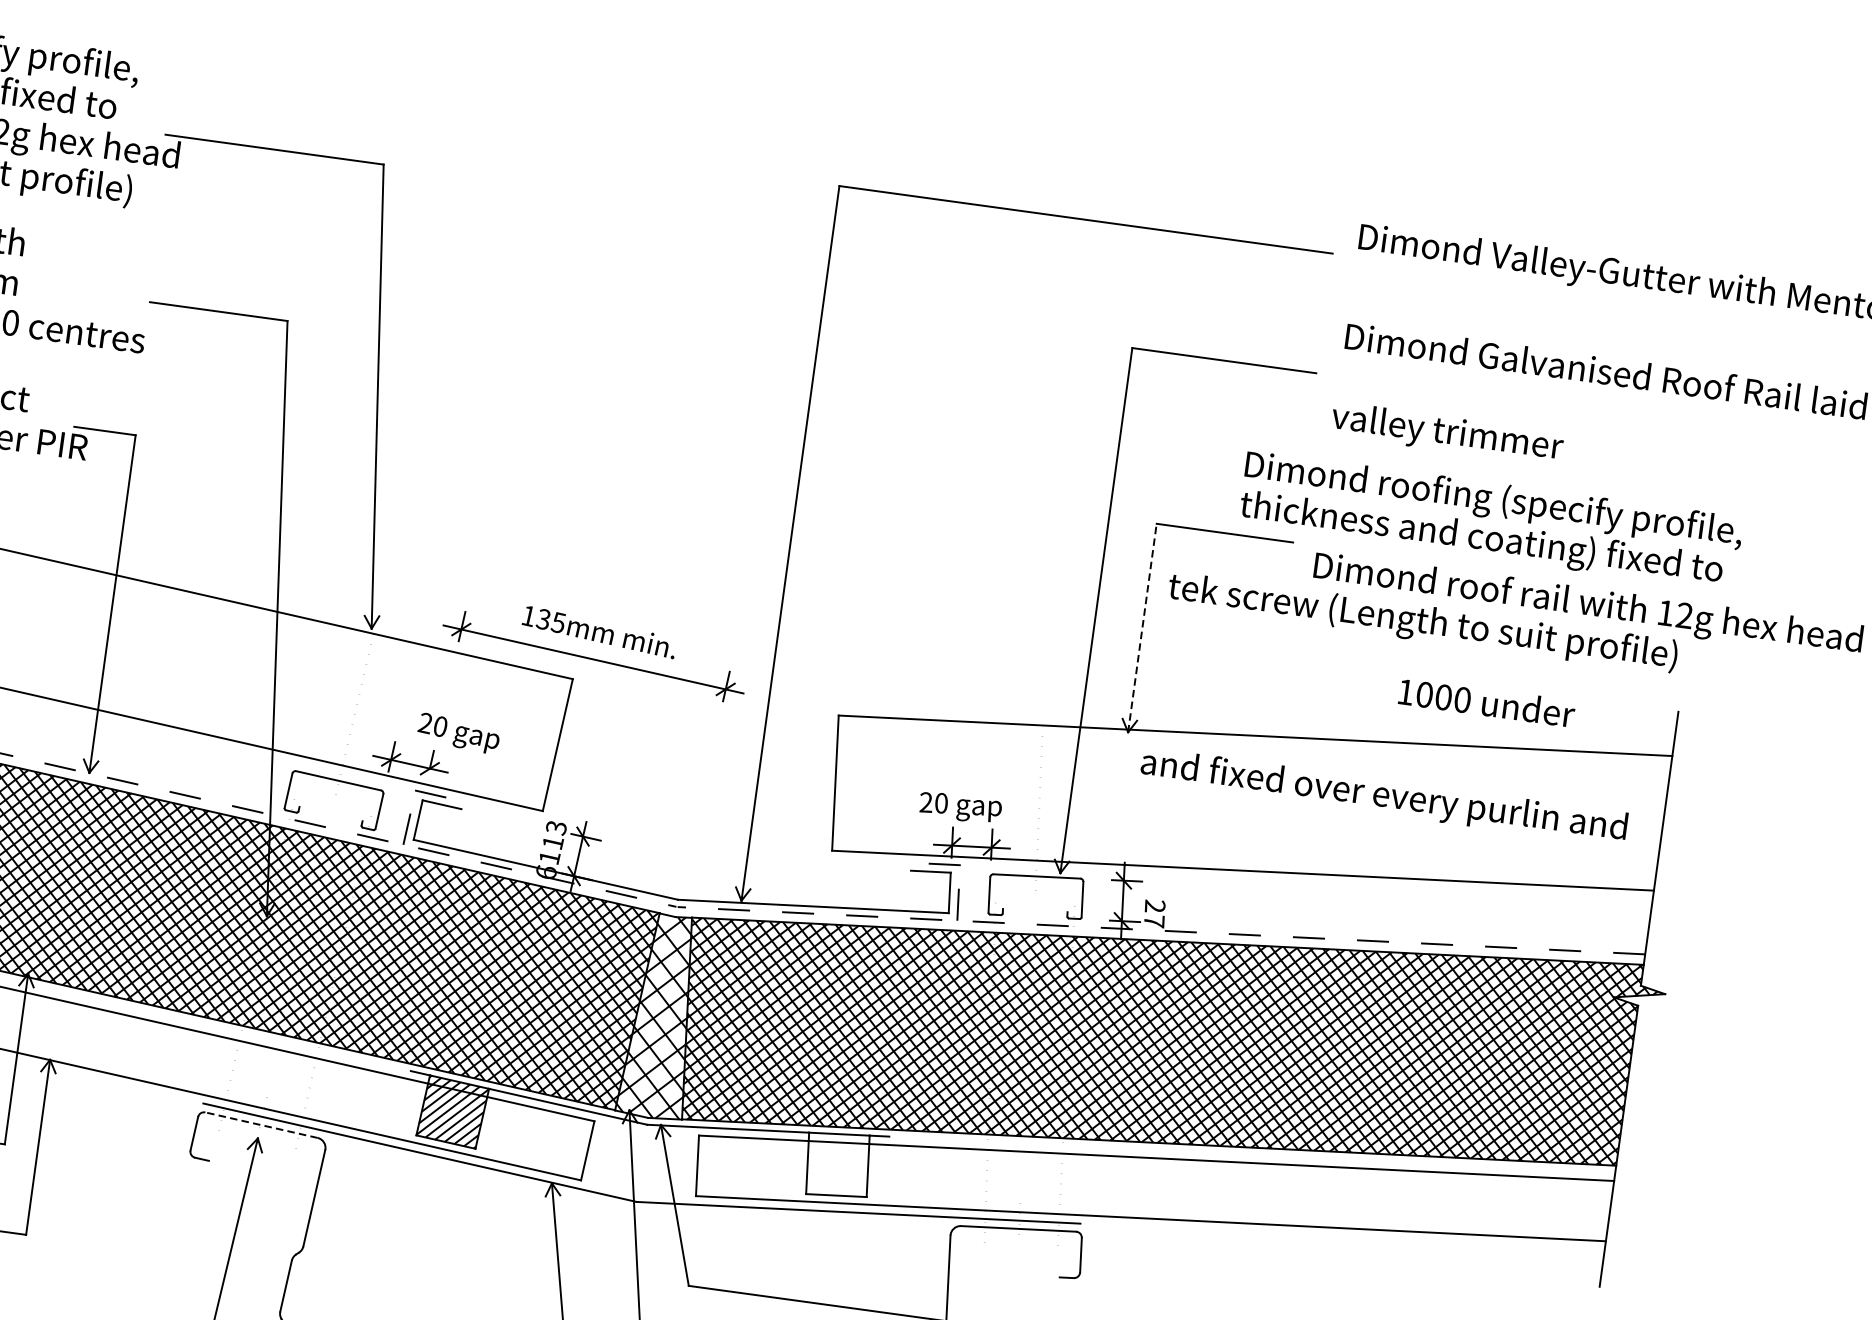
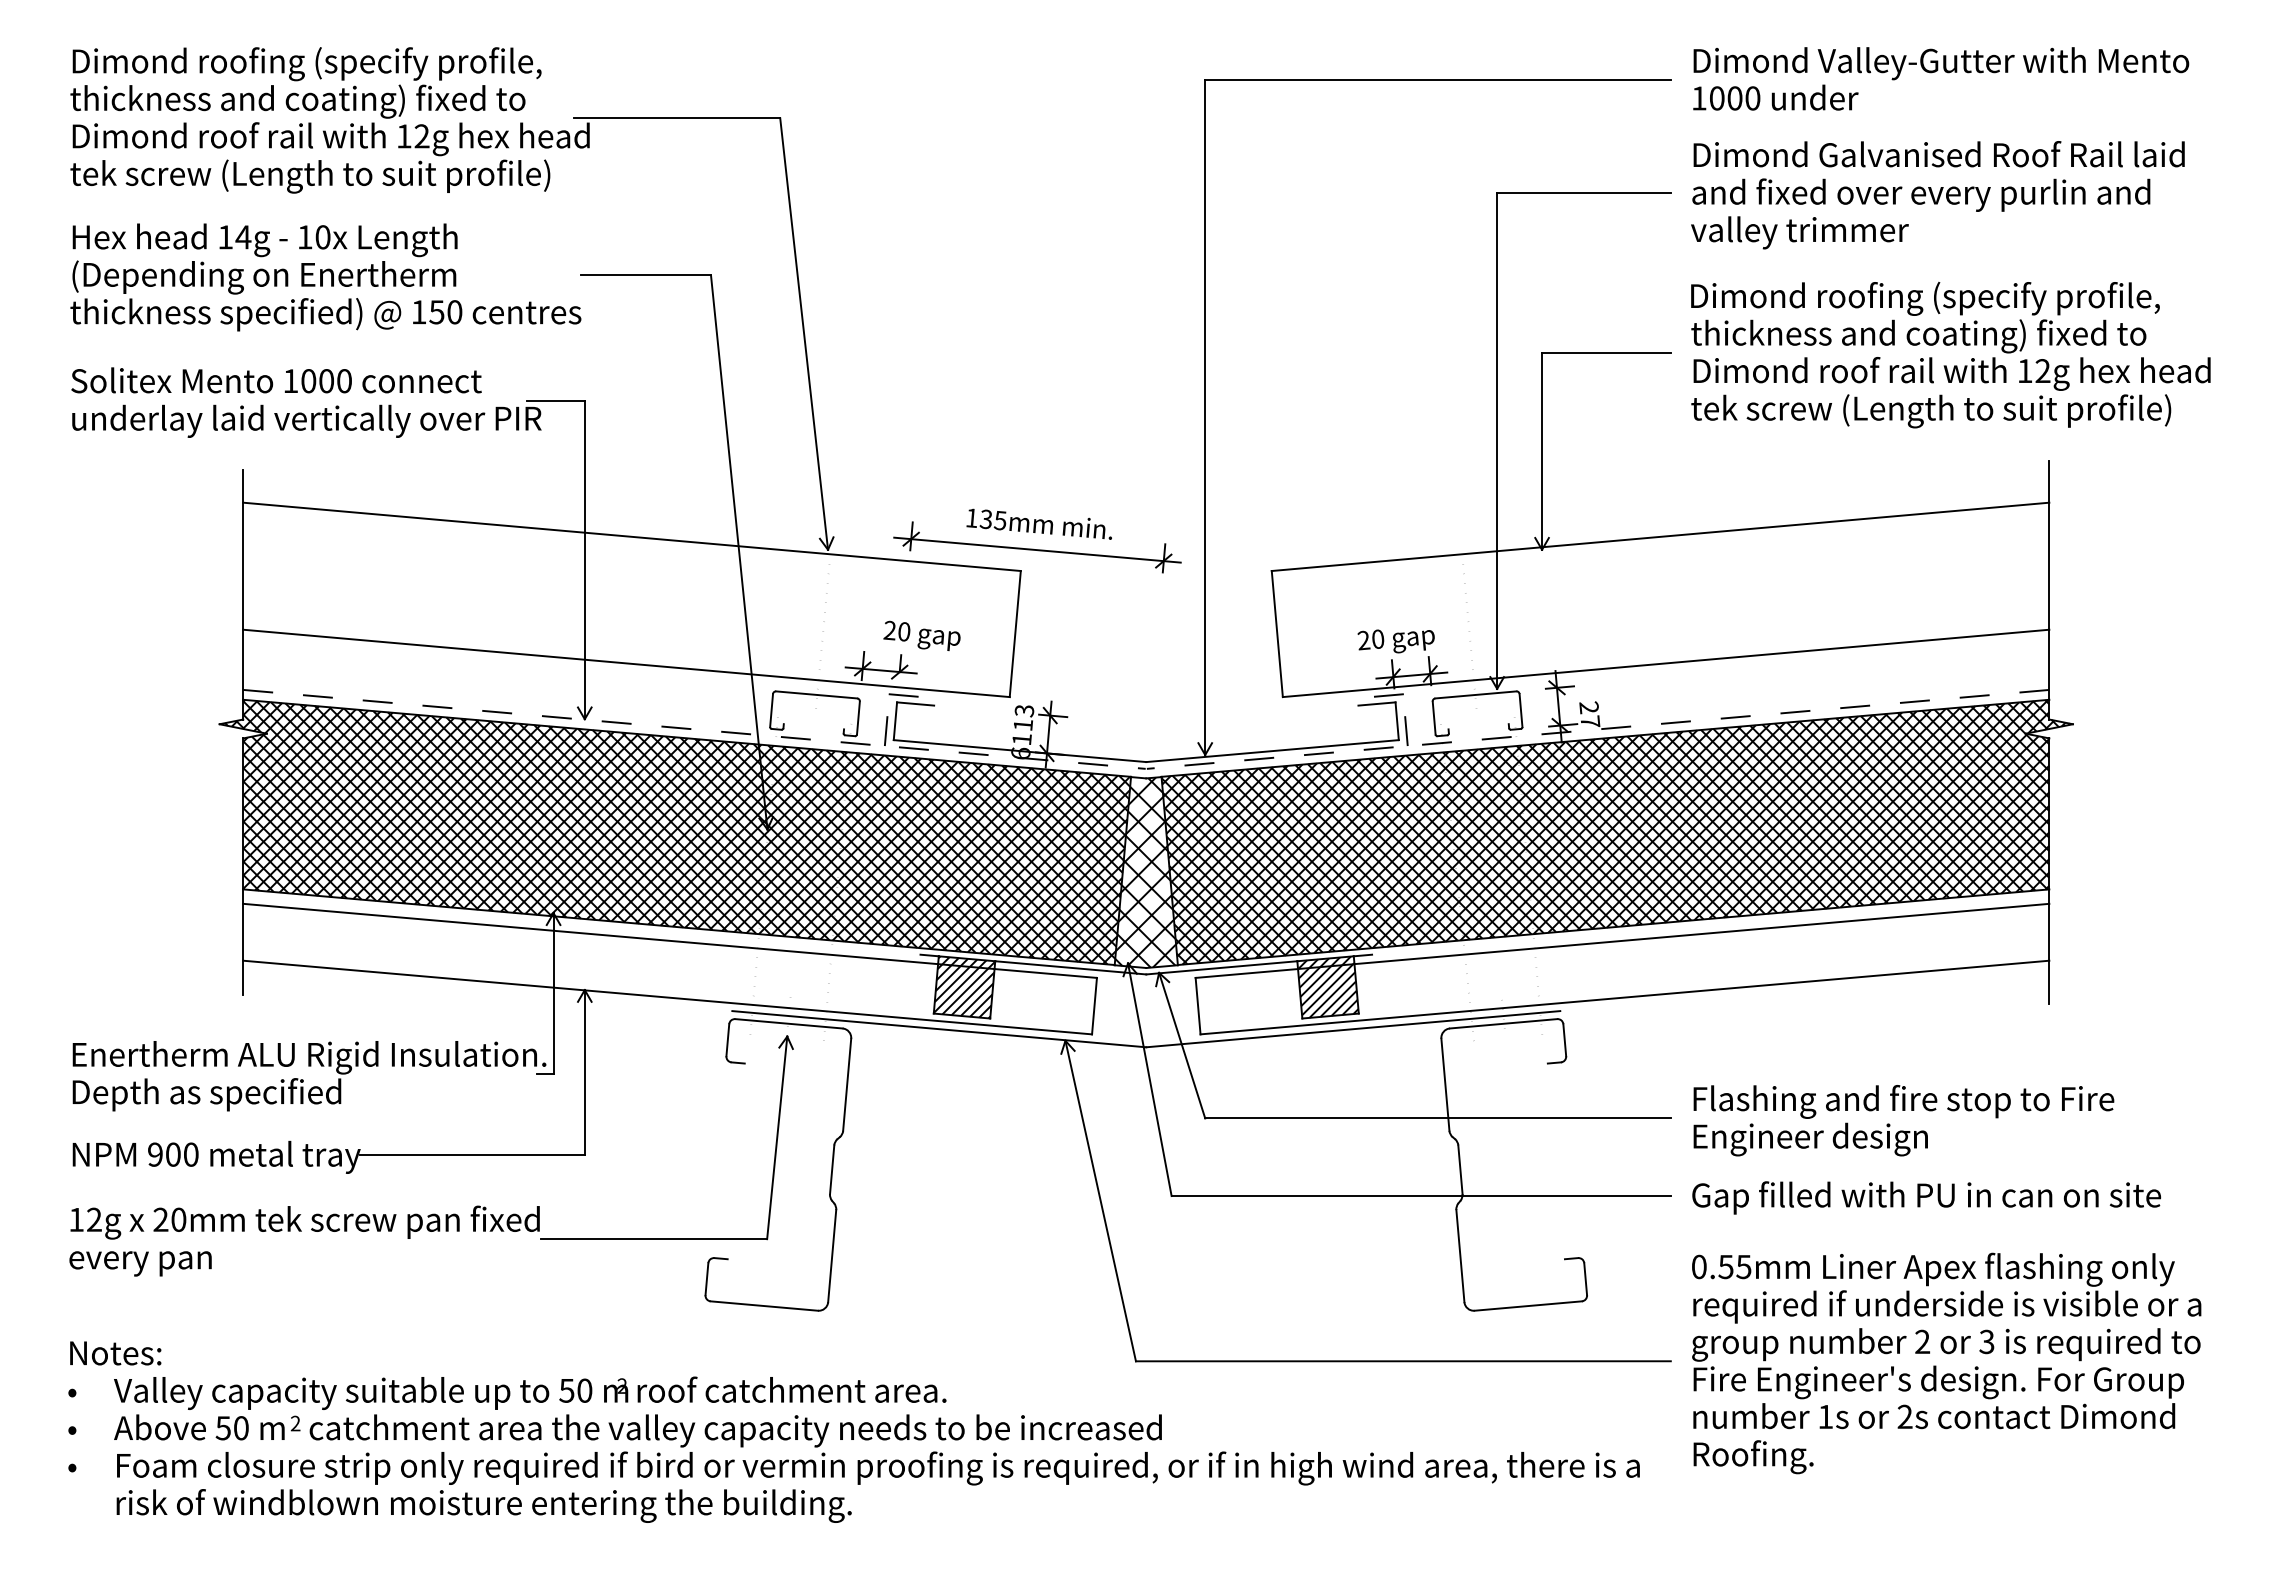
text: (1491, 520) -> (1925, 317), moved
text: (1423, 623) -> (1931, 411), moved
line: (1143, 627) -> (1542, 450), dashed -> solid
text: (1486, 702) -> (1775, 97), moved
text: (1384, 796) -> (1921, 194), moved
line: (262, 1124) -> (789, 1023), dashed -> solid
hatch: (838, 1163) -> (1328, 986), added

